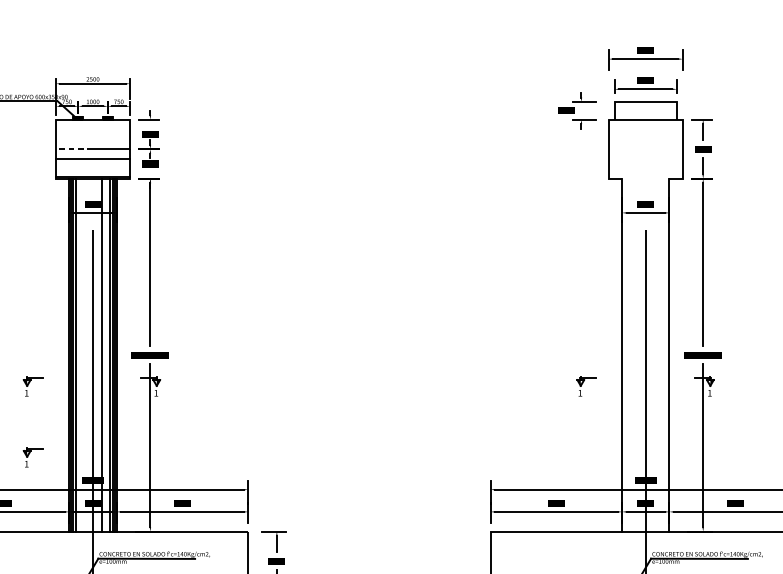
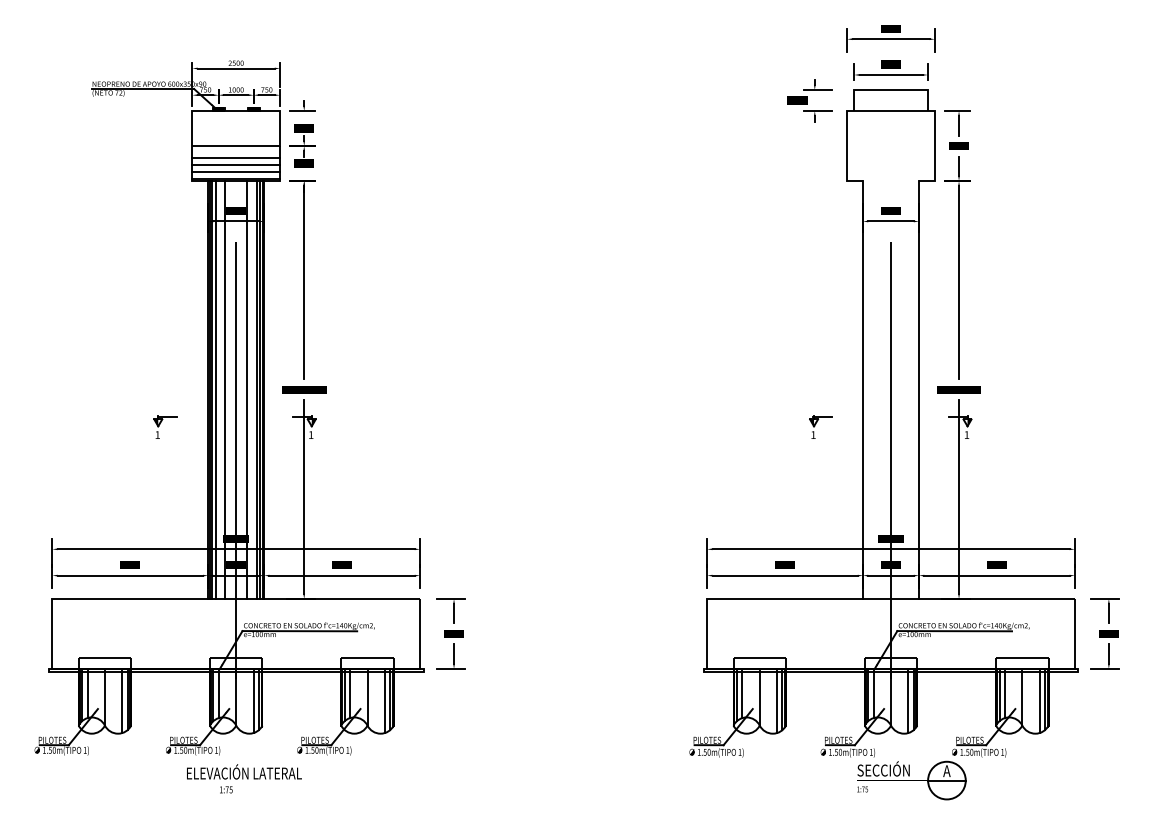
line: (74, 149) -> (214, 146), dashed -> solid
line: (92, 164) -> (235, 164), added
line: (92, 170) -> (235, 171), added
line: (83, 354) -> (225, 389), added
part: (33, 456) -> (165, 510), removed

